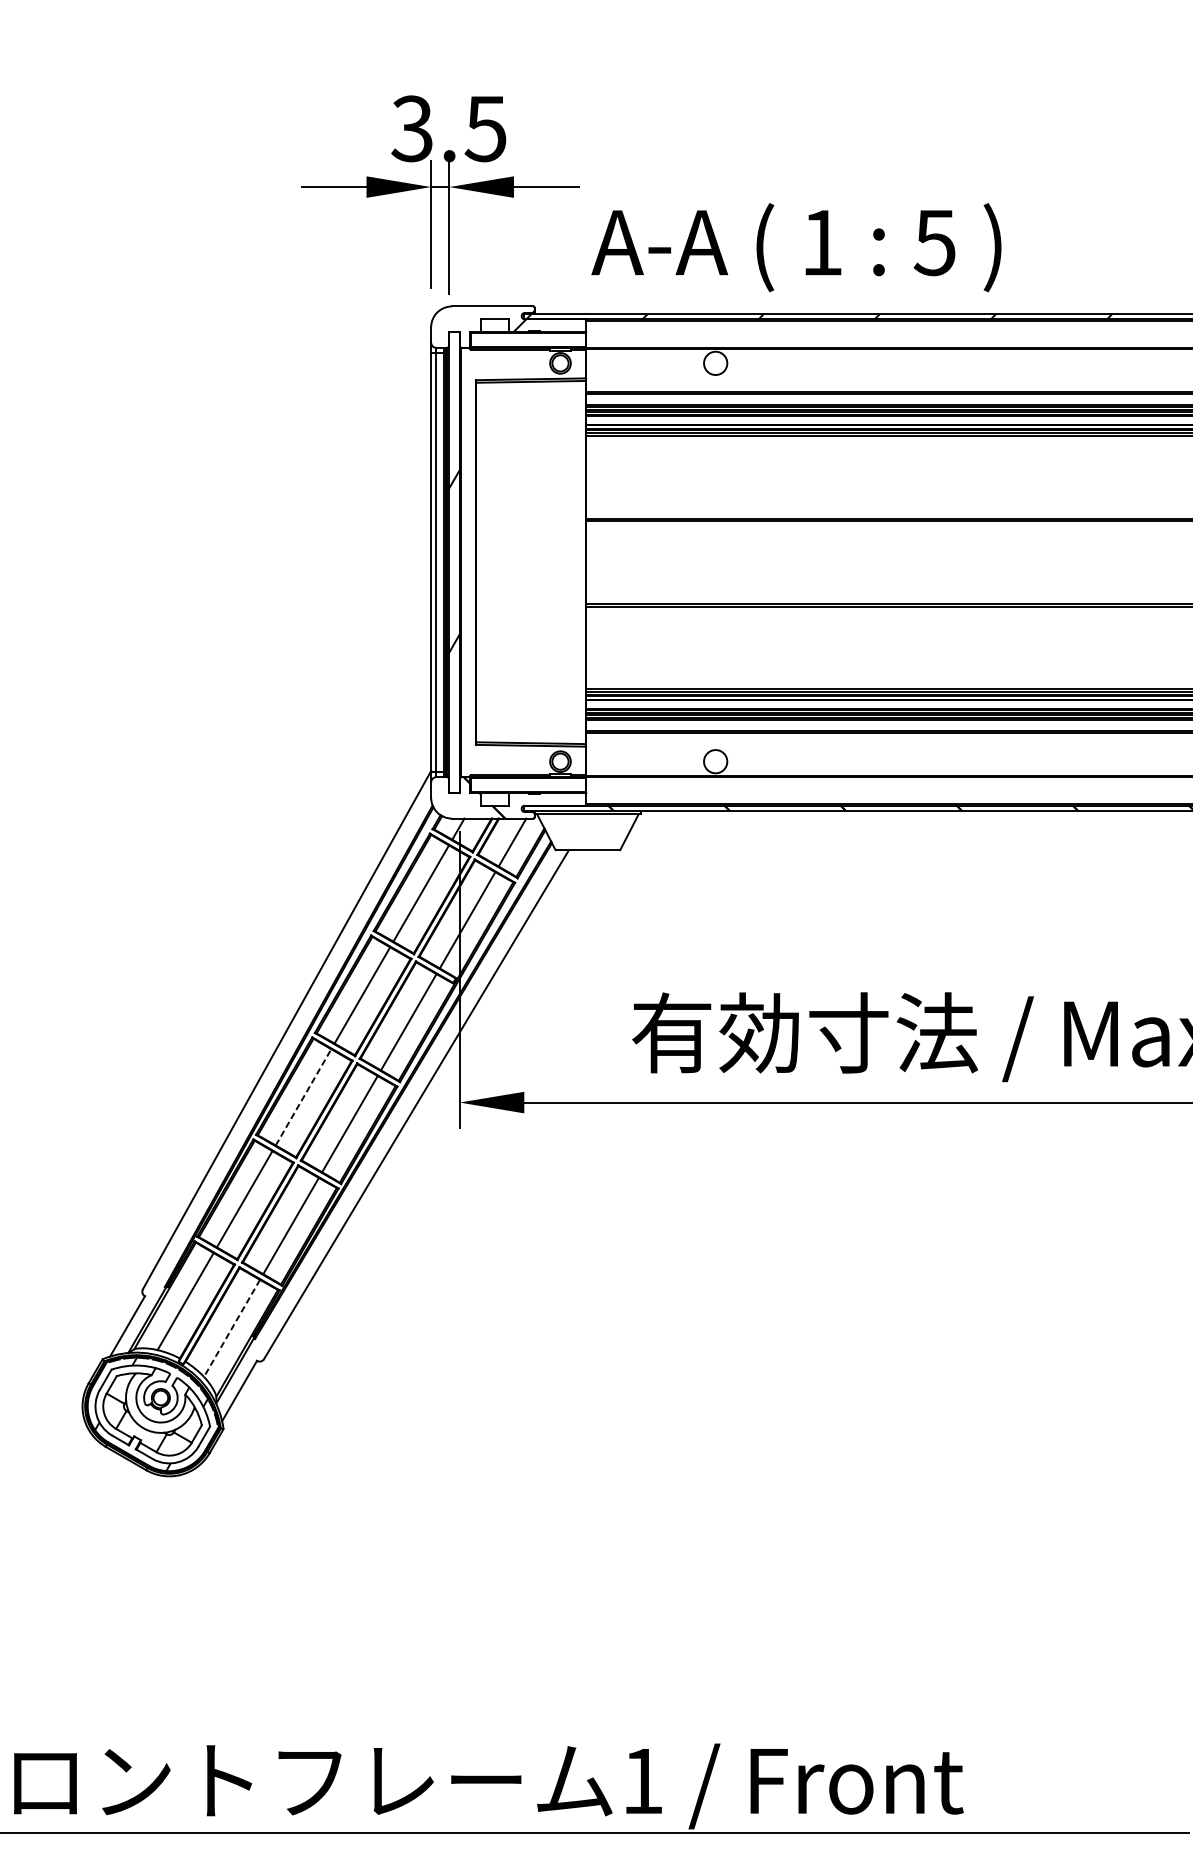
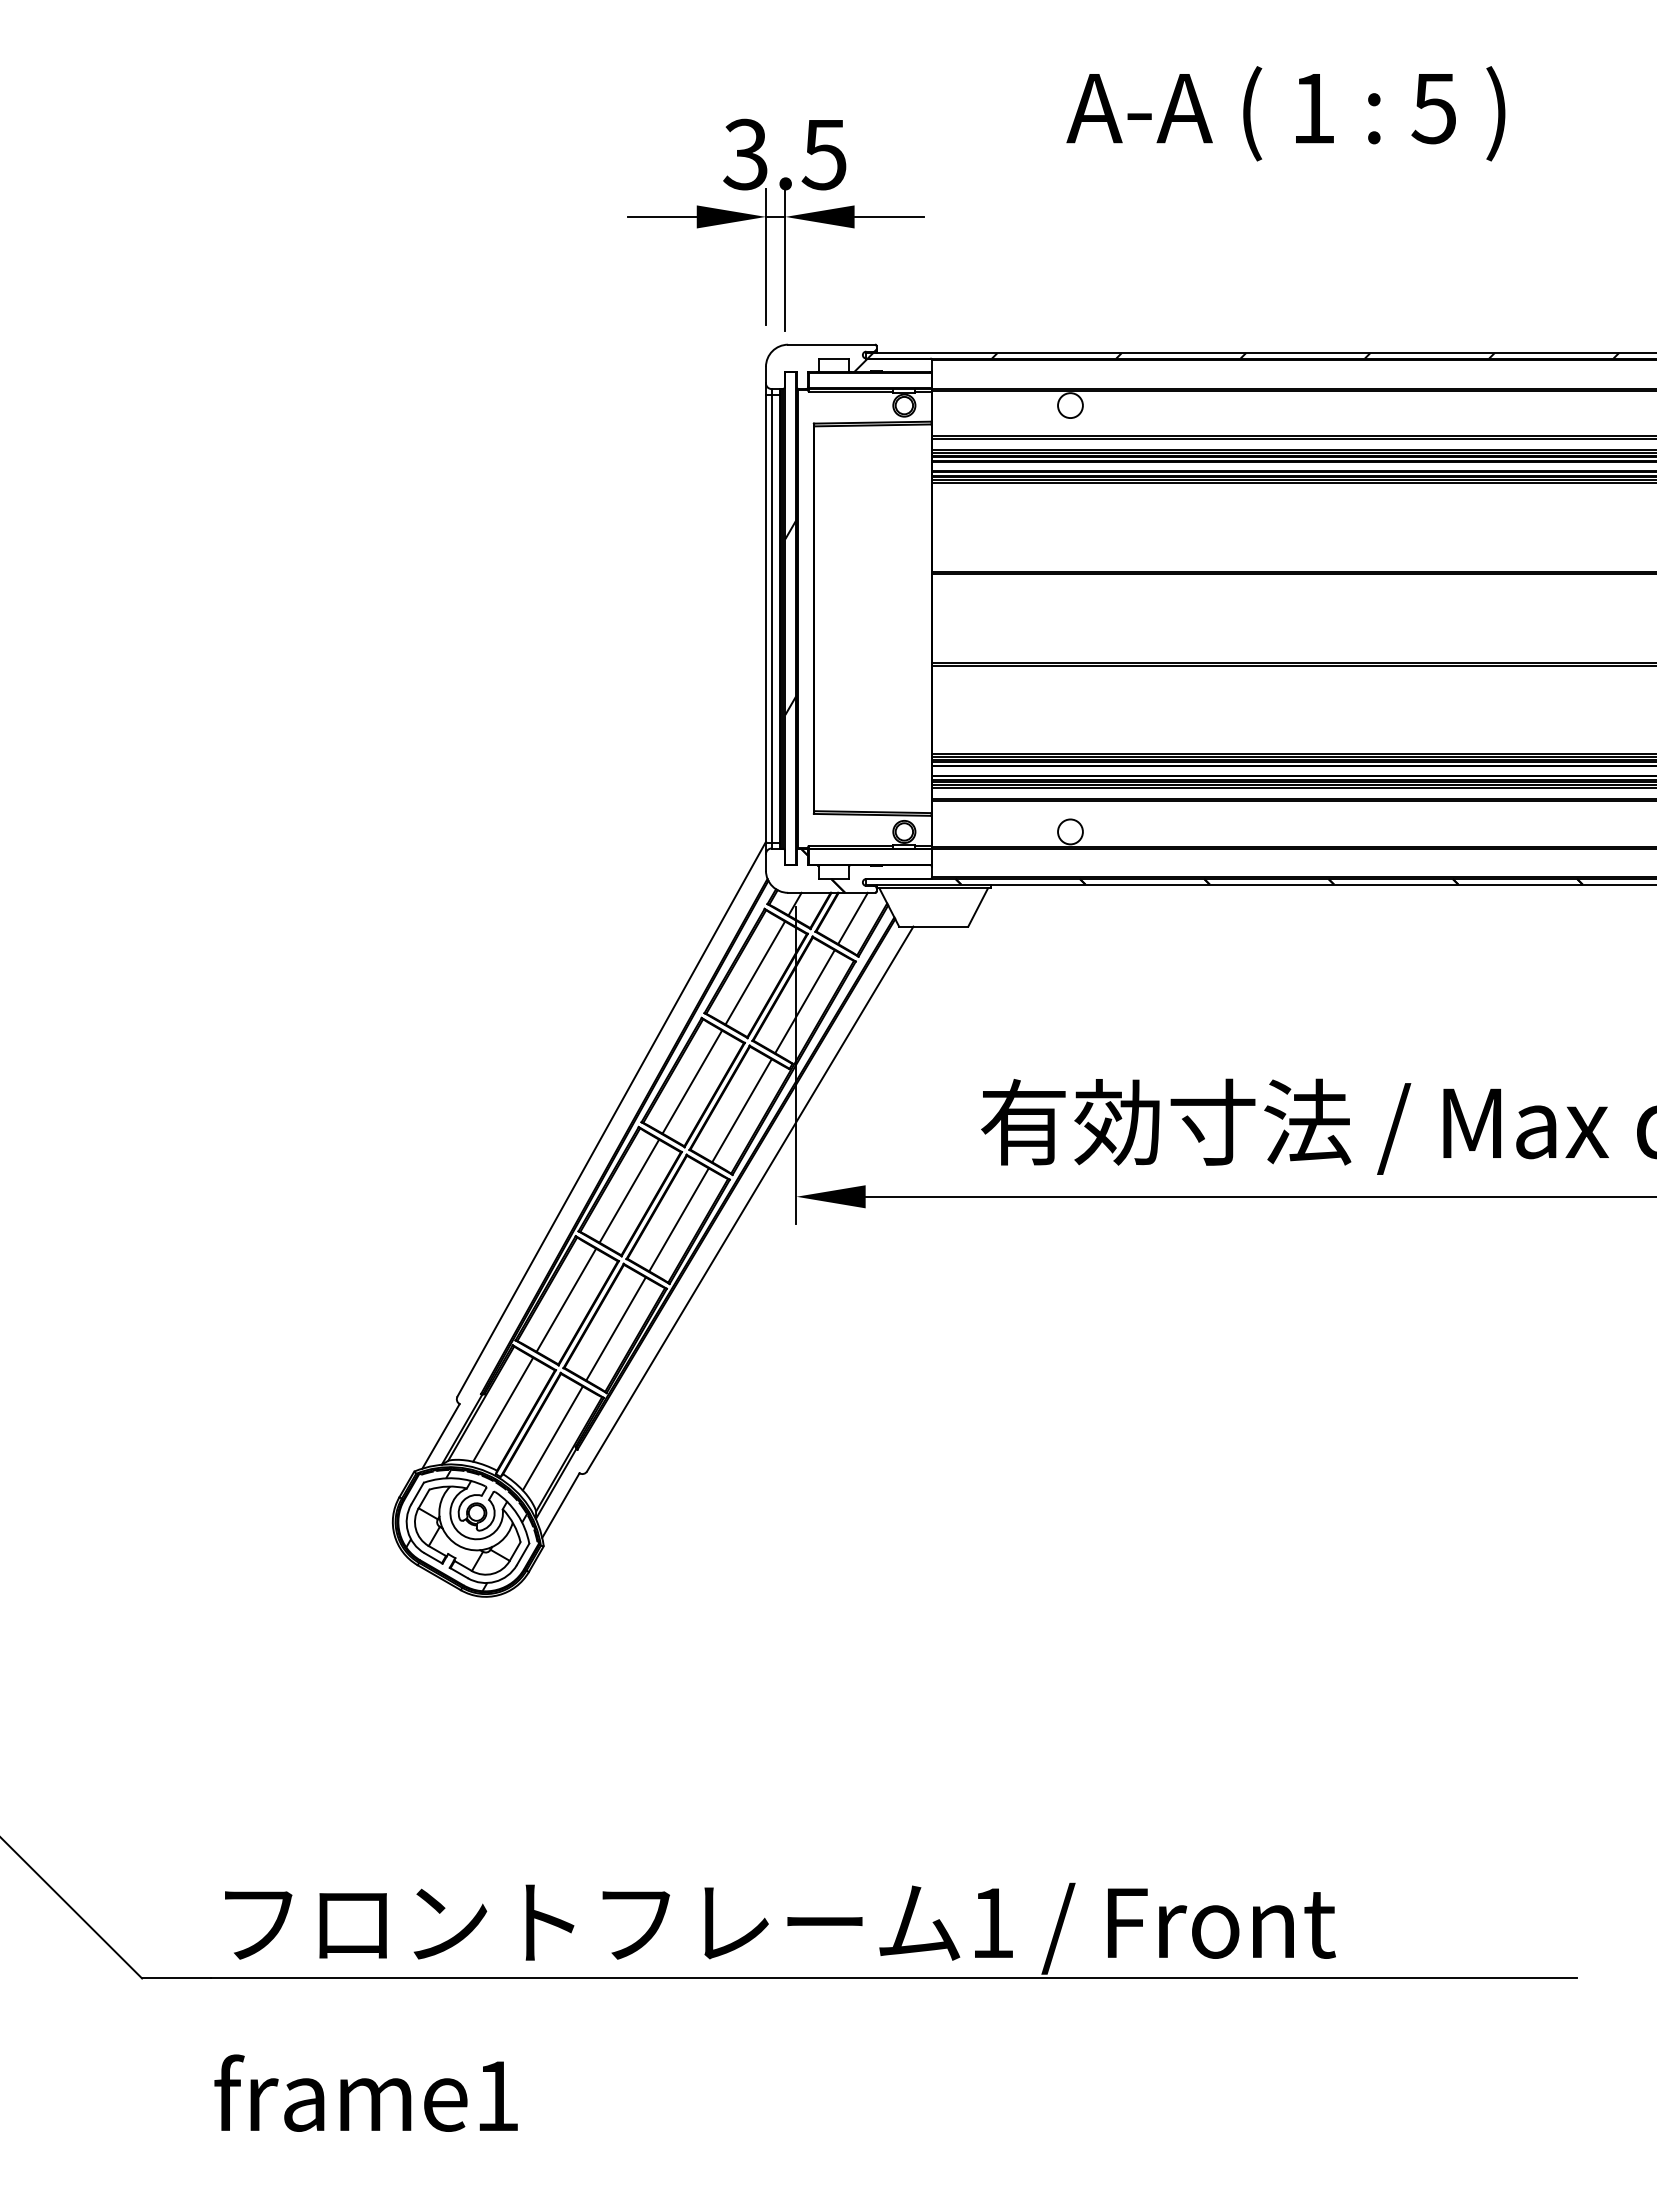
text: (796, 247) -> (1285, 113), moved
line: (303, 1096) -> (629, 1190), dashed -> solid
line: (231, 1328) -> (552, 1438), dashed -> solid

